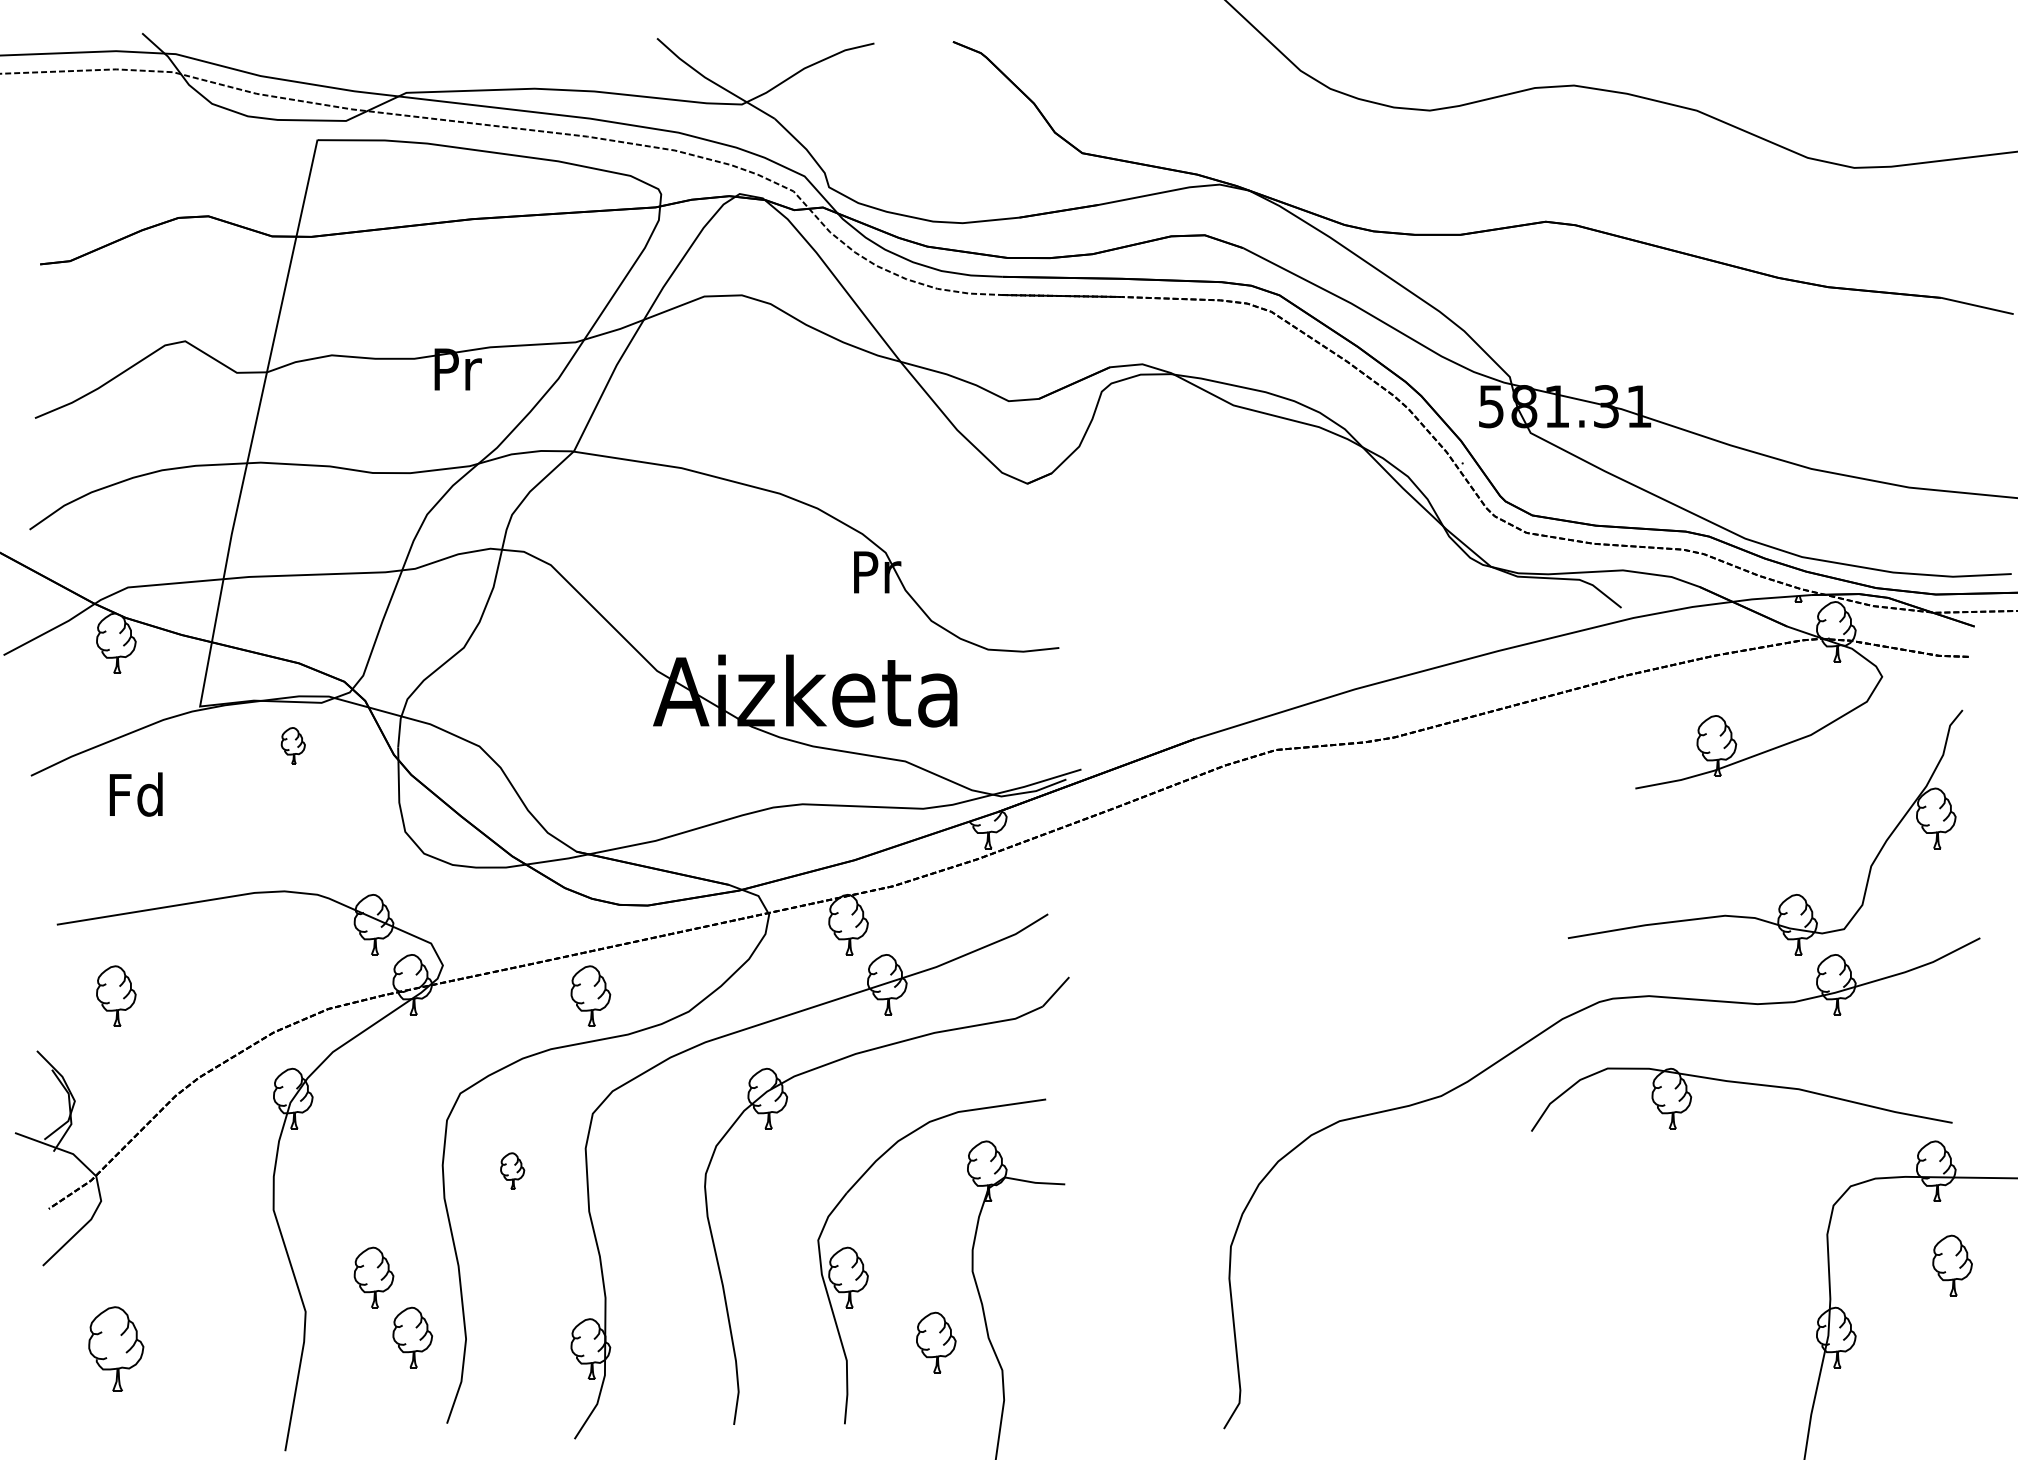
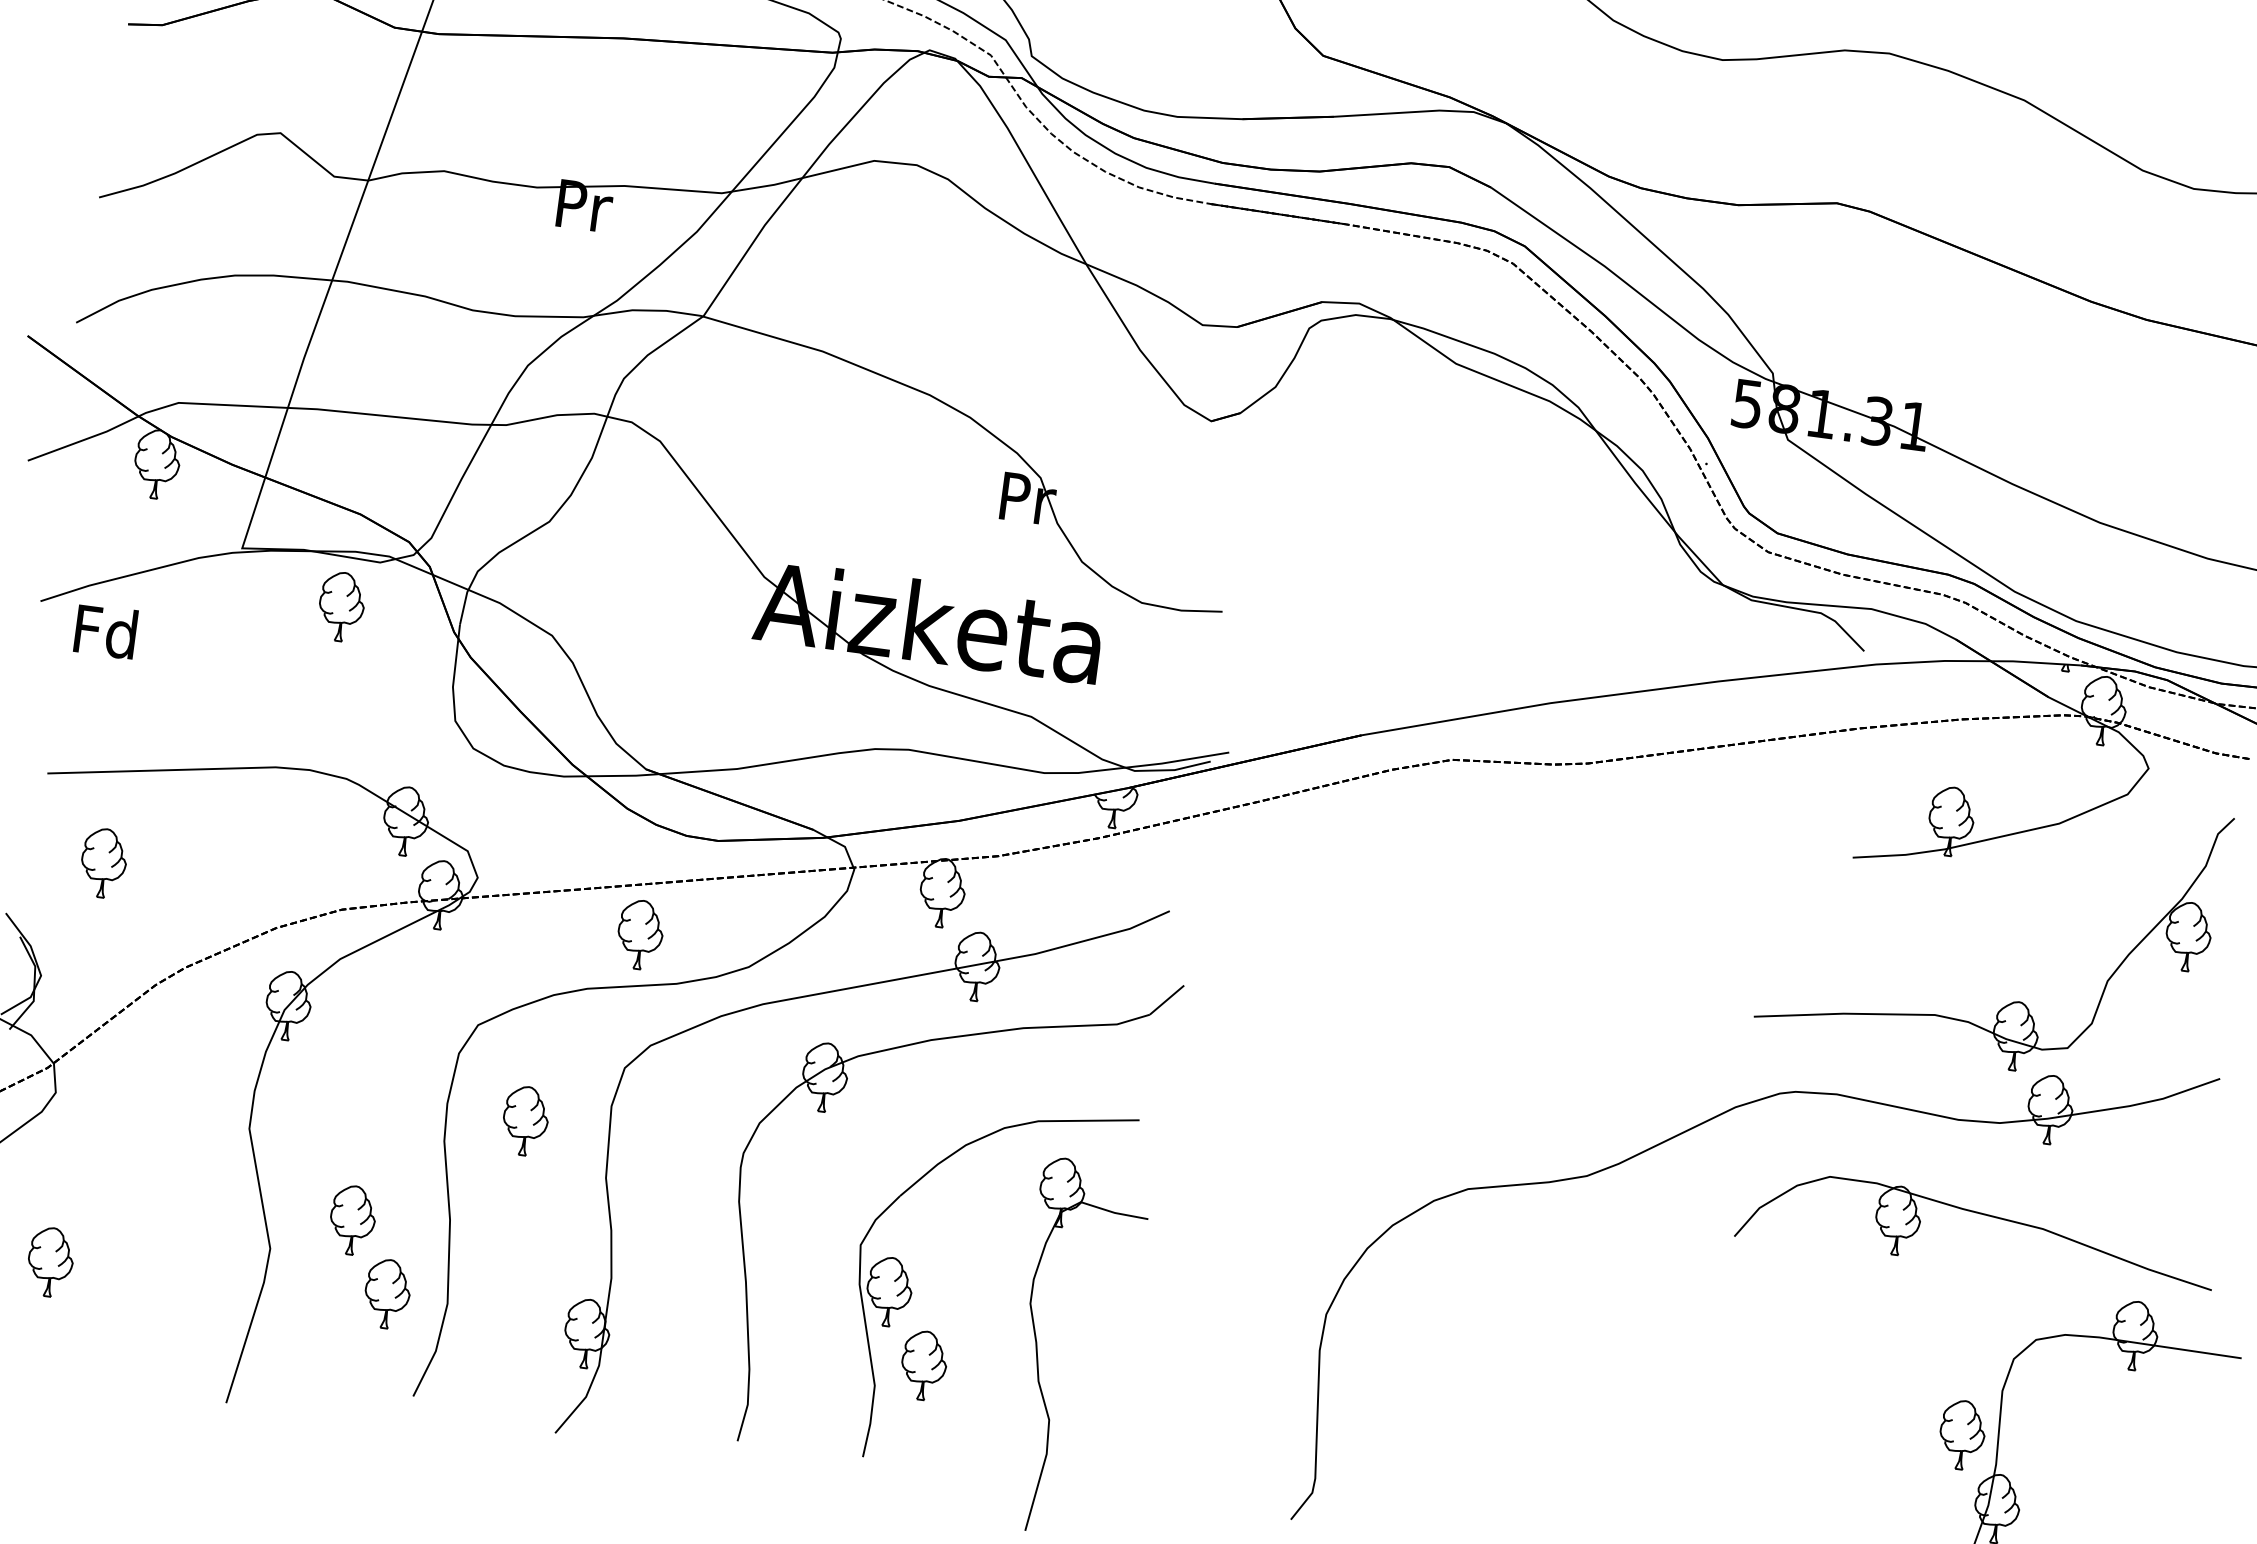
part: (293, 745) -> (341, 606), size x1.67
text: (135, 794) -> (105, 631), moved
part: (1745, 1084) -> (1983, 1215), moved
part: (512, 1170) -> (525, 1120), size x1.67
part: (1952, 1265) -> (1962, 1434), moved
part: (936, 1342) -> (924, 1365), moved
part: (116, 1348) -> (50, 1261), size x0.71

